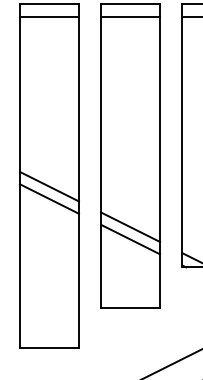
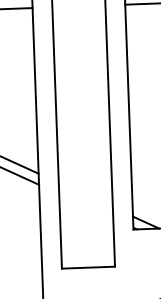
line: (130, 17) -> (78, 6), removed
line: (130, 227) -> (85, 195), removed
line: (130, 239) -> (86, 206), removed

